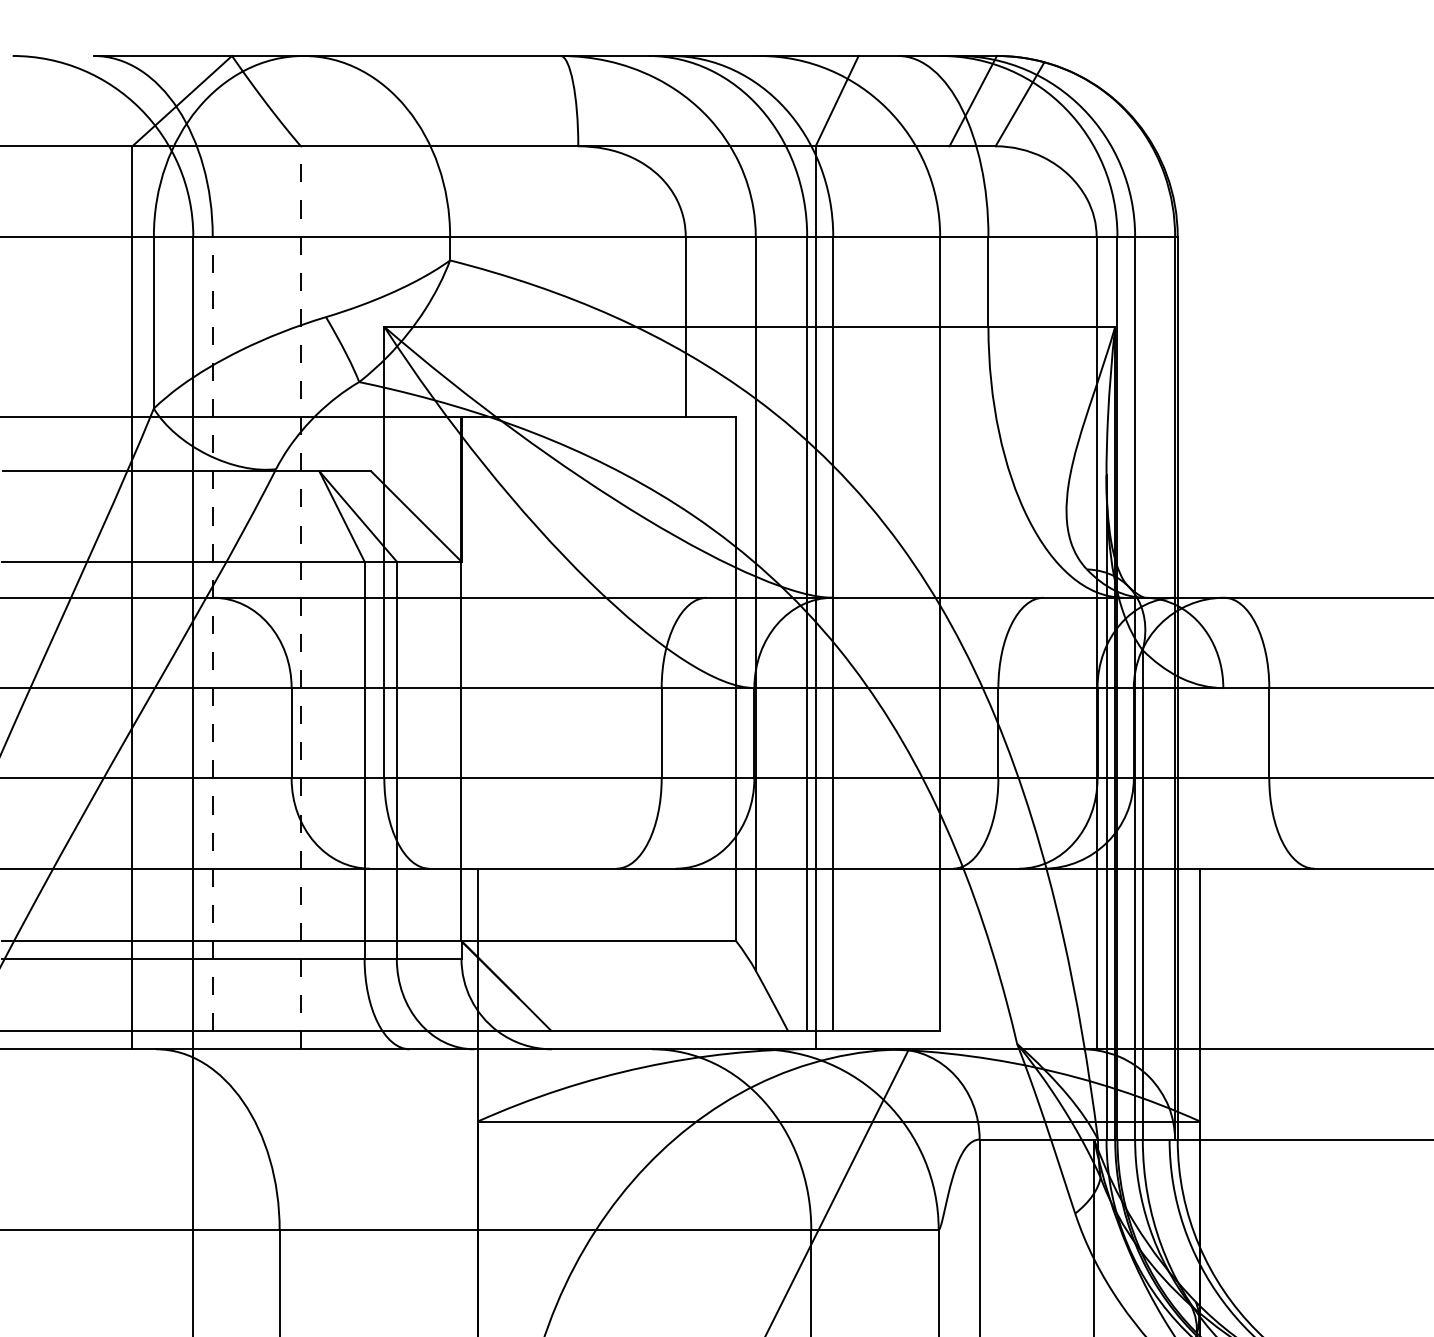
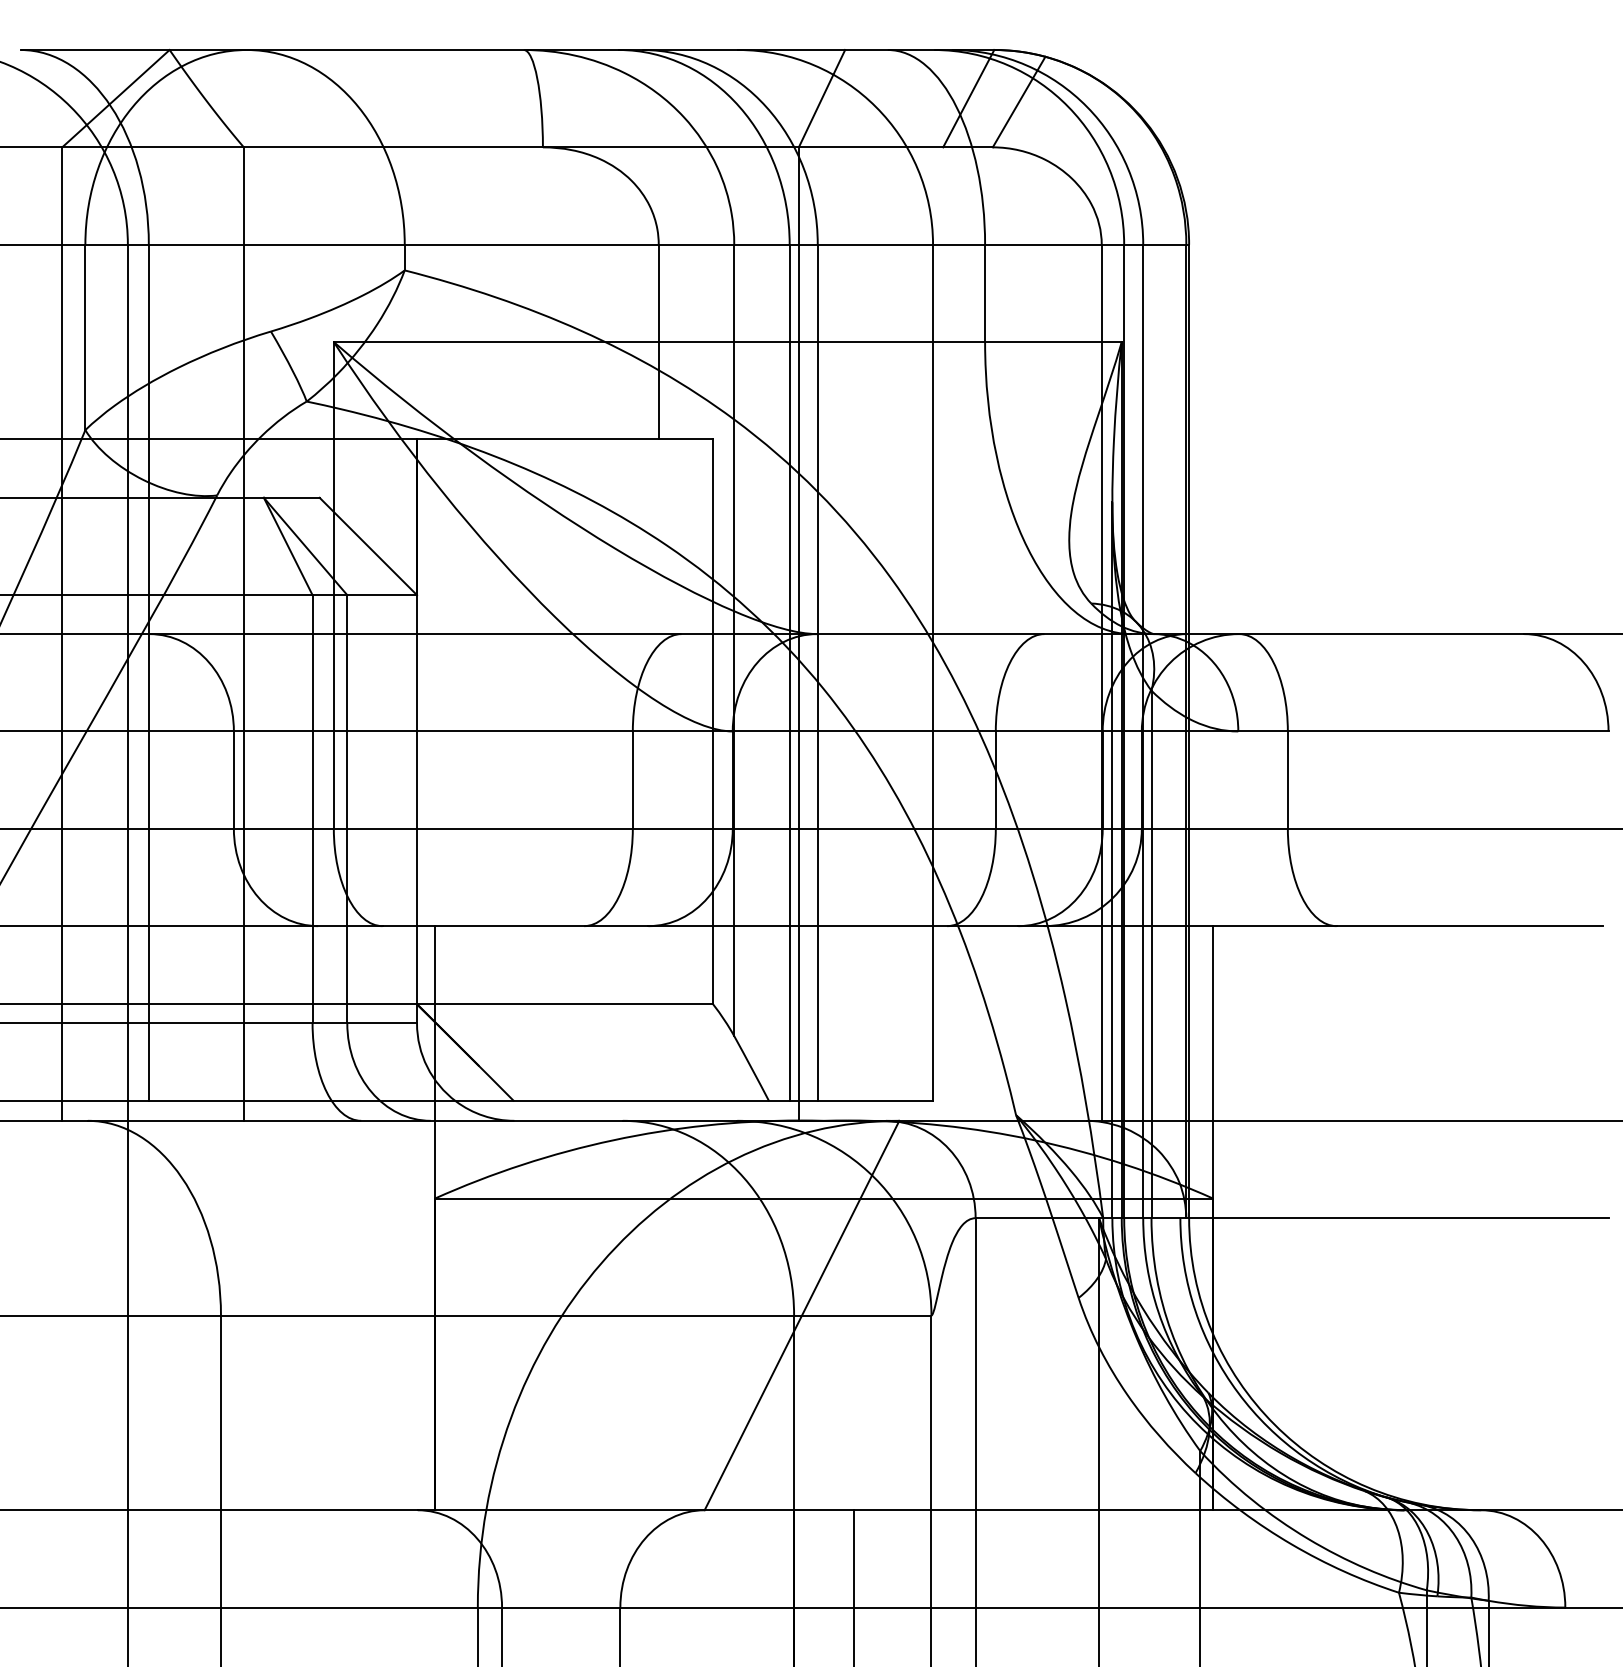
line: (300, 598) -> (243, 634), dashed -> solid
line: (212, 633) -> (148, 672), dashed -> solid

